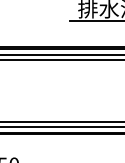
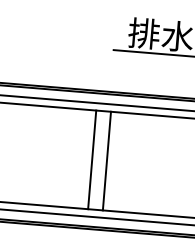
line: (61, 90) -> (91, 159), added
line: (71, 90) -> (107, 160), added

